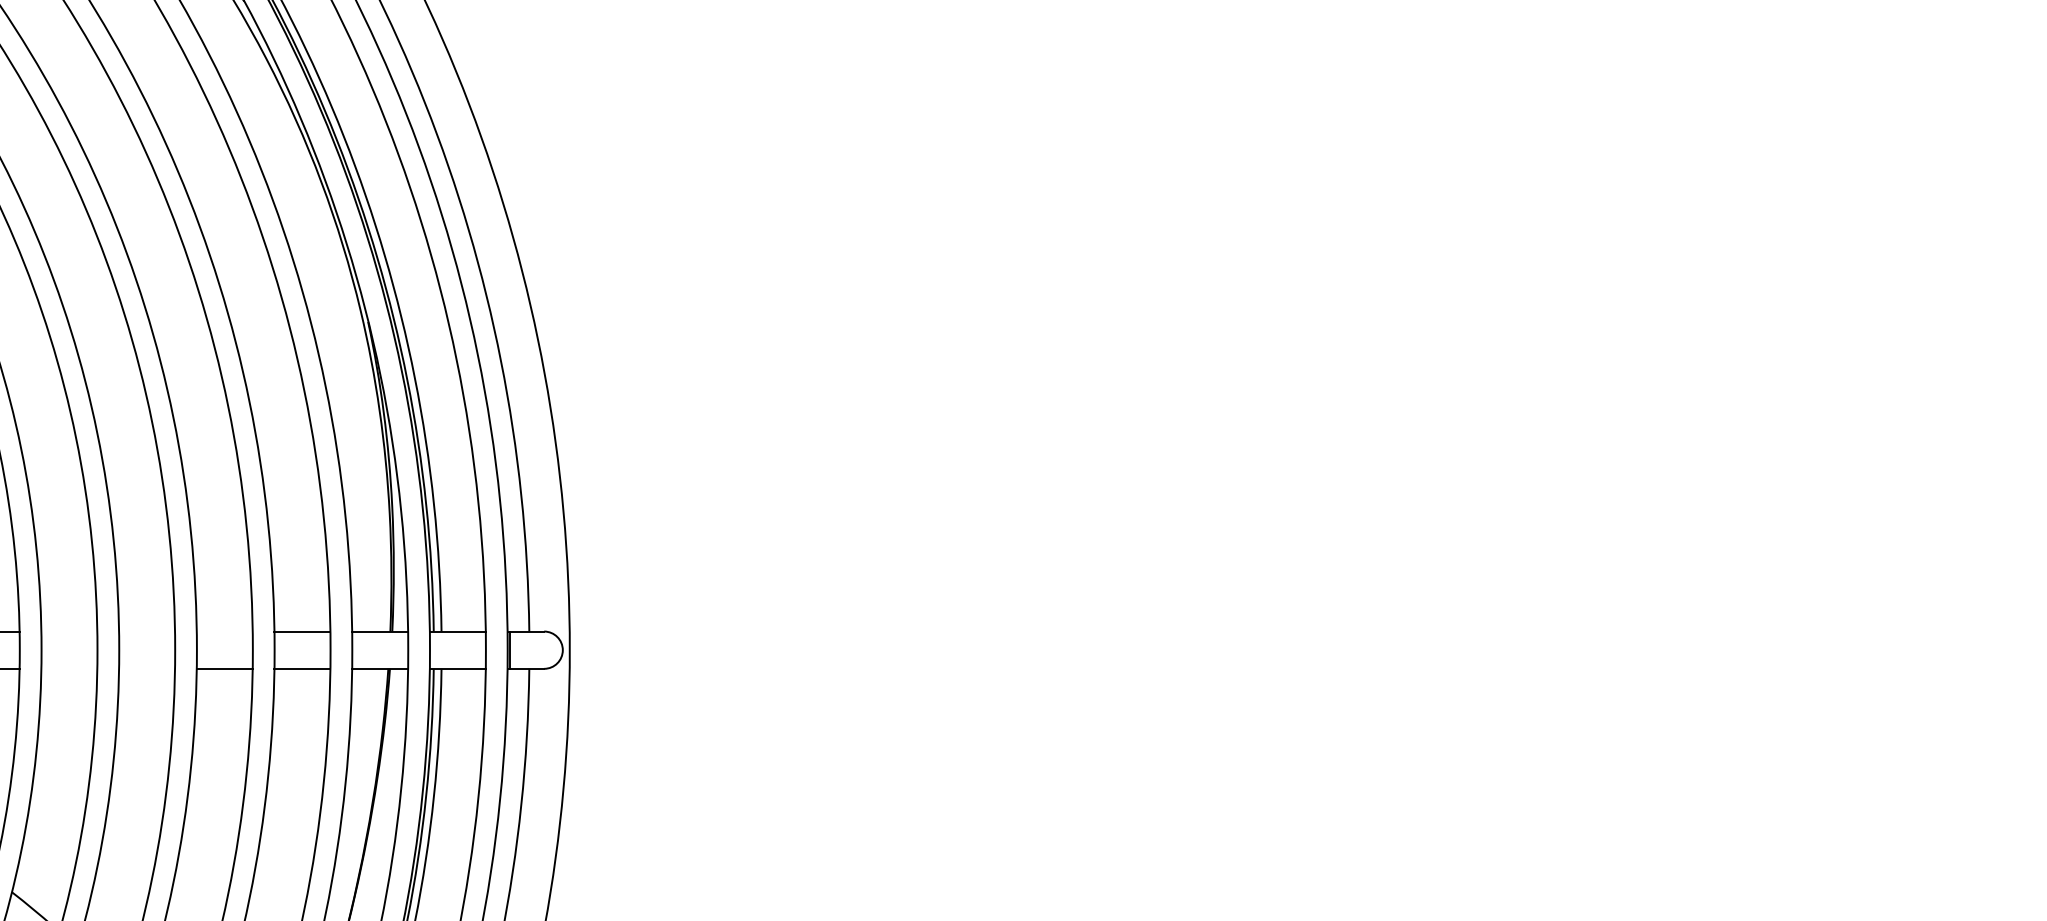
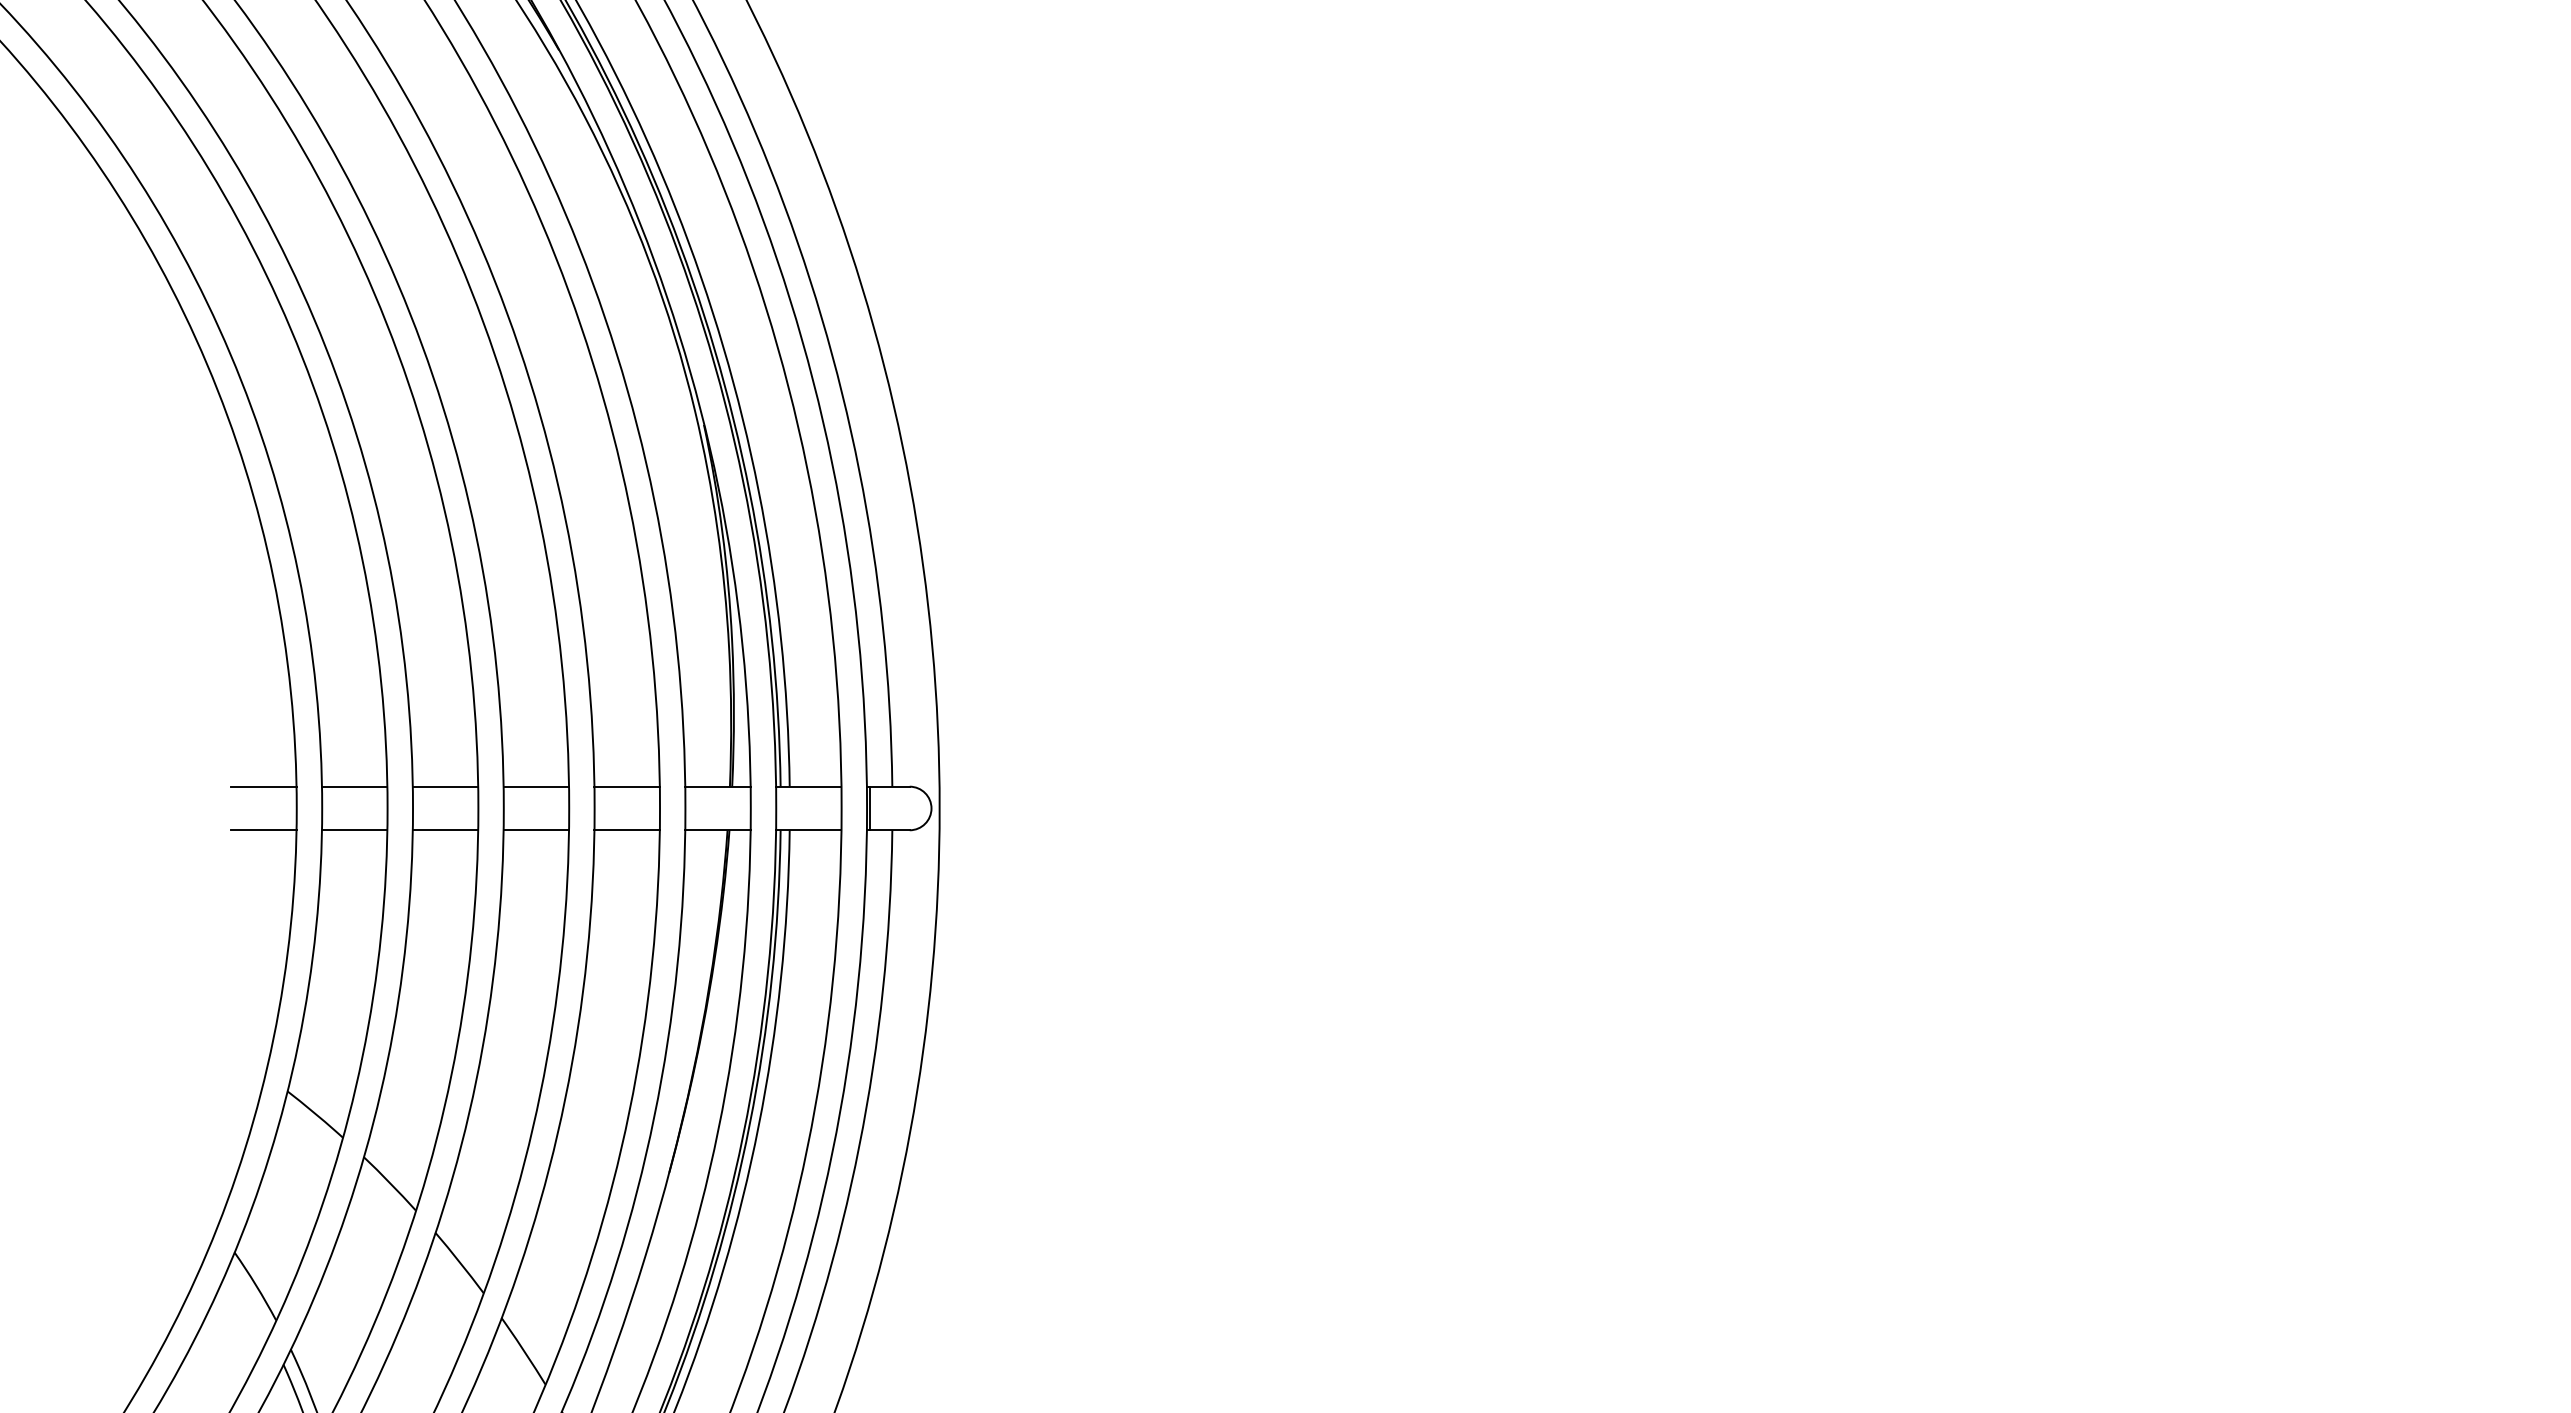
line: (69, 631) -> (354, 786), added
line: (147, 631) -> (445, 786), added
line: (224, 631) -> (536, 786), added
line: (69, 669) -> (354, 830), added
line: (147, 669) -> (445, 830), added

